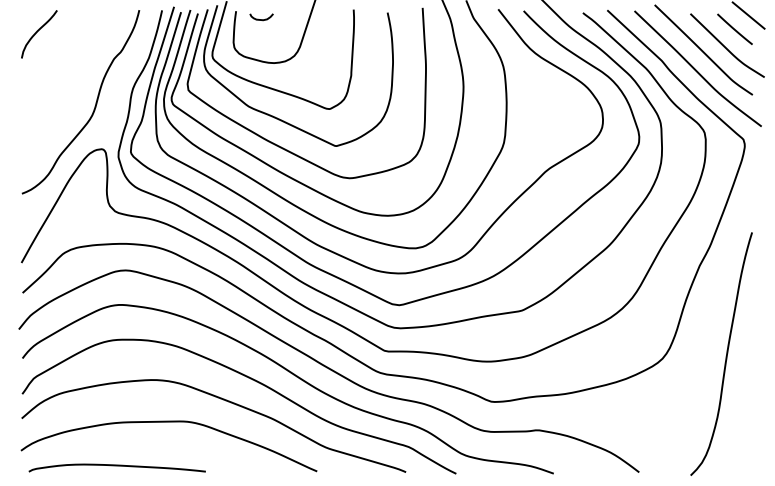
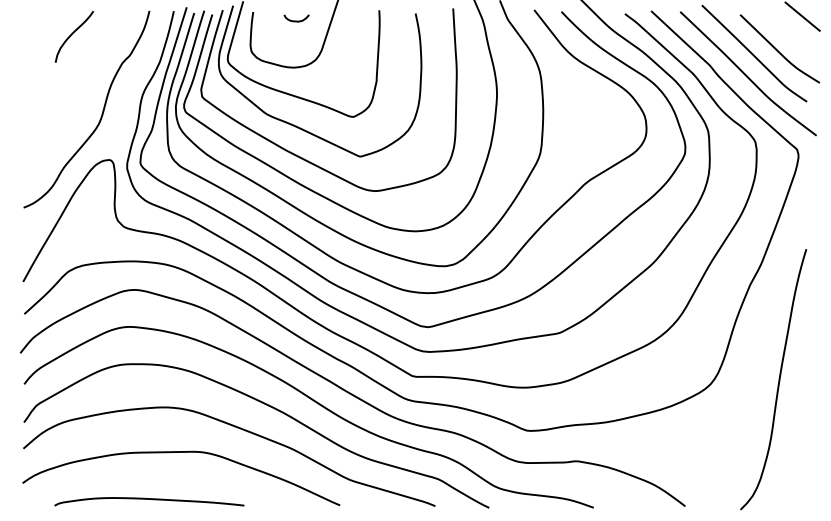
curve: (261, 19) -> (296, 20), moved
line: (734, 28) -> (787, 30), removed
curve: (37, 32) -> (72, 34), moved
curve: (116, 466) -> (148, 500), moved

